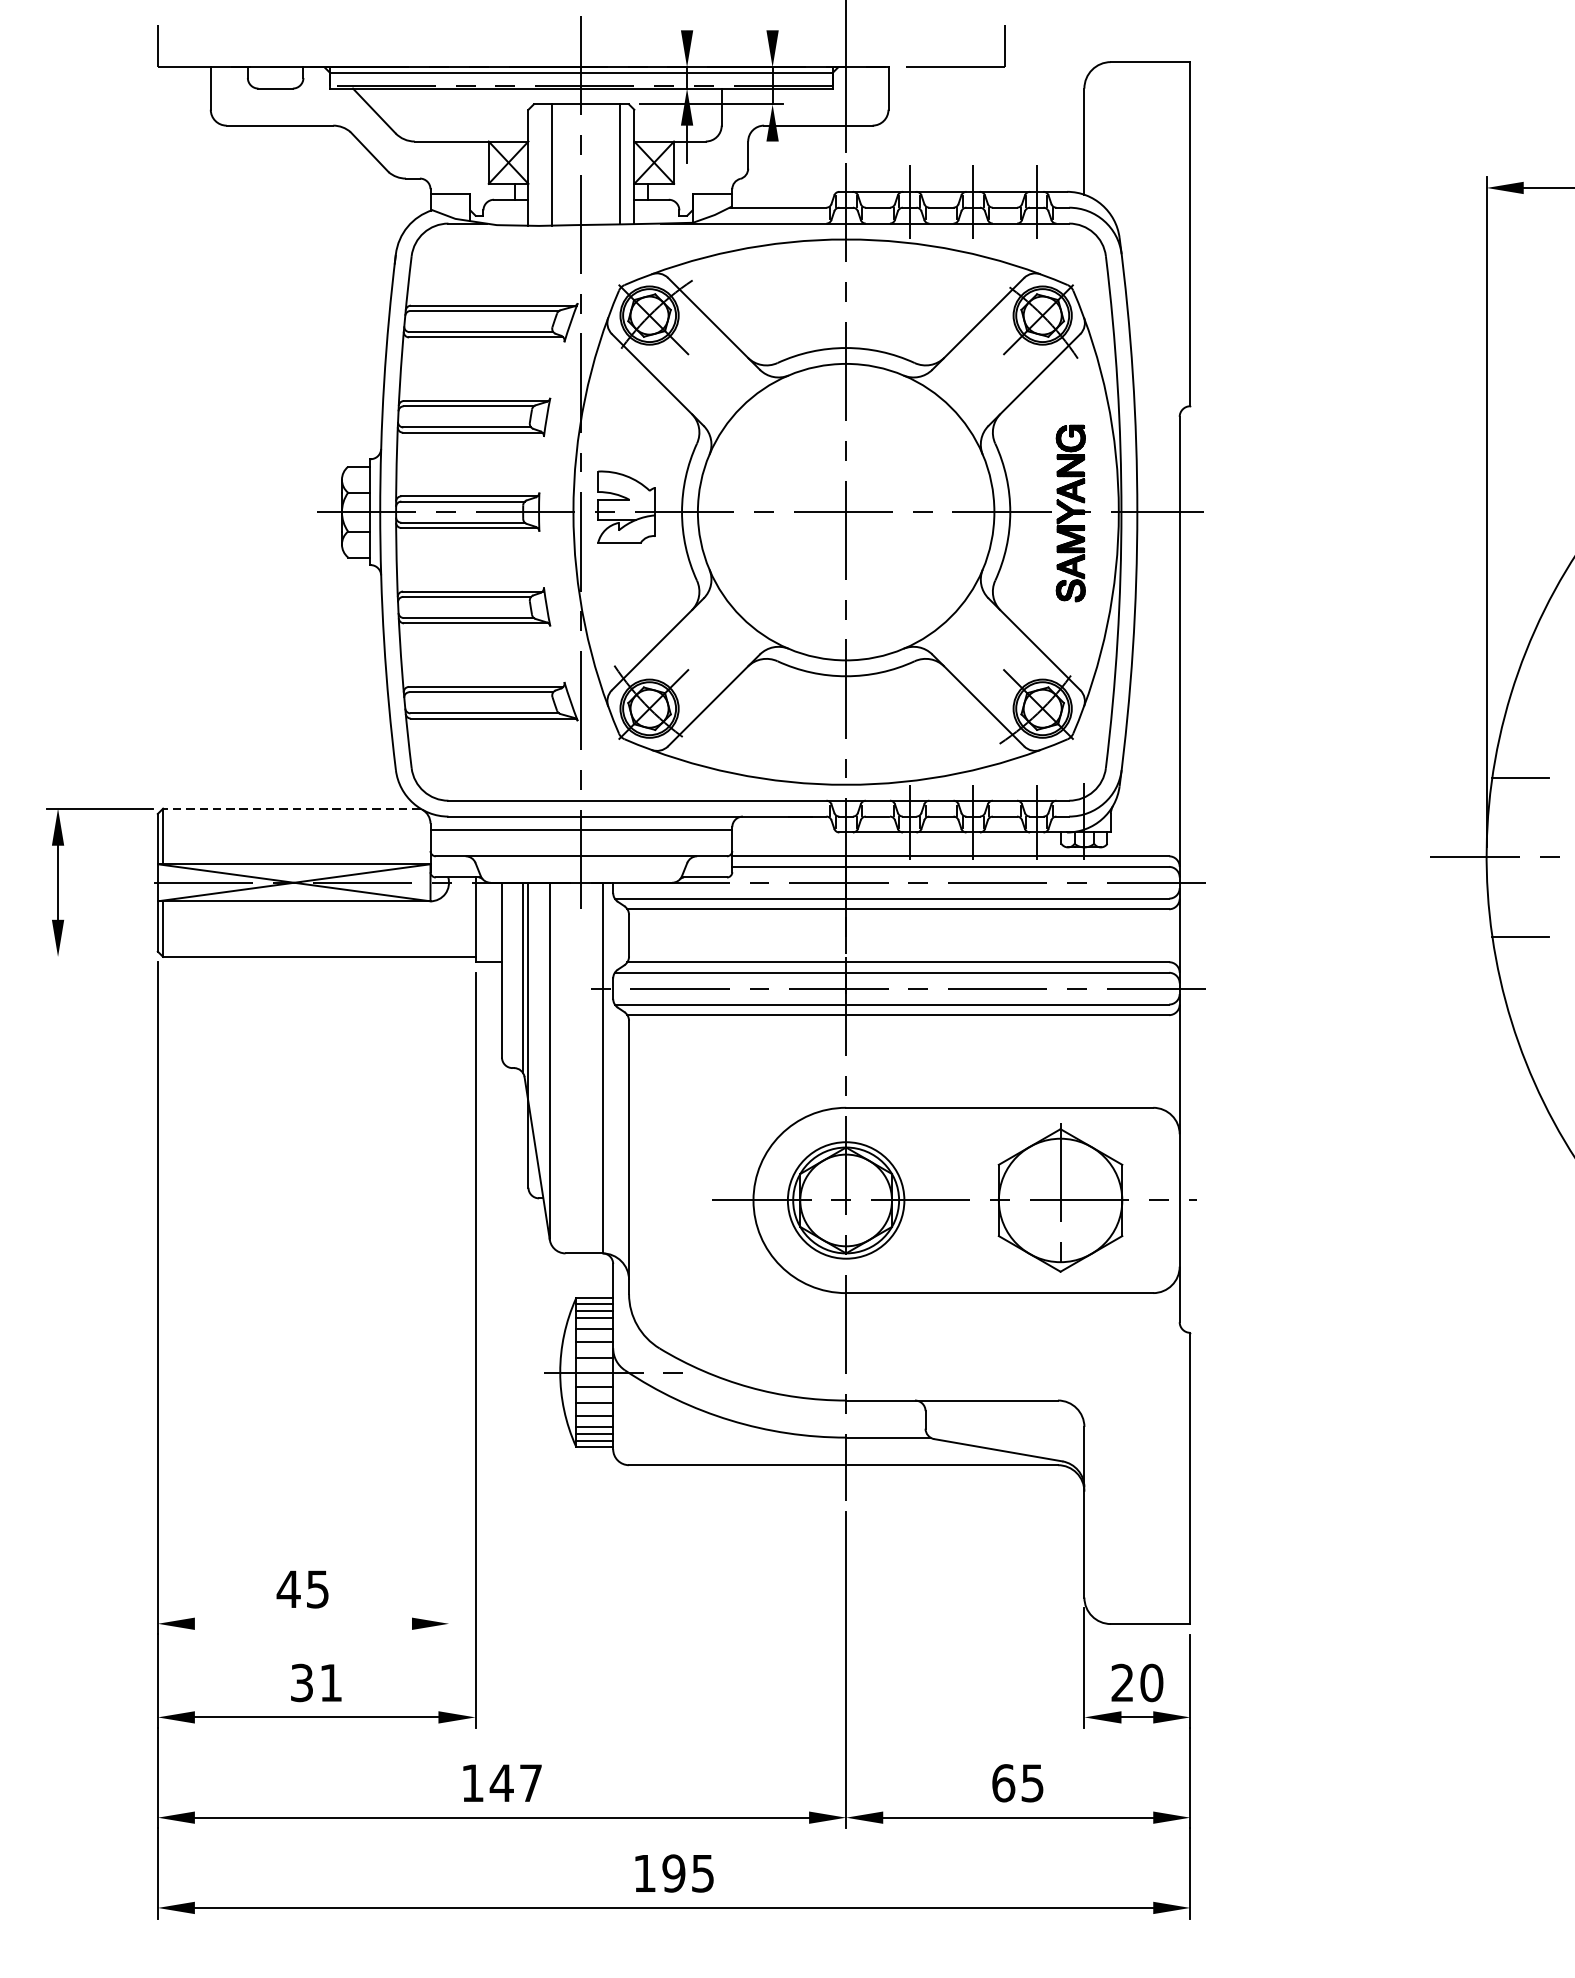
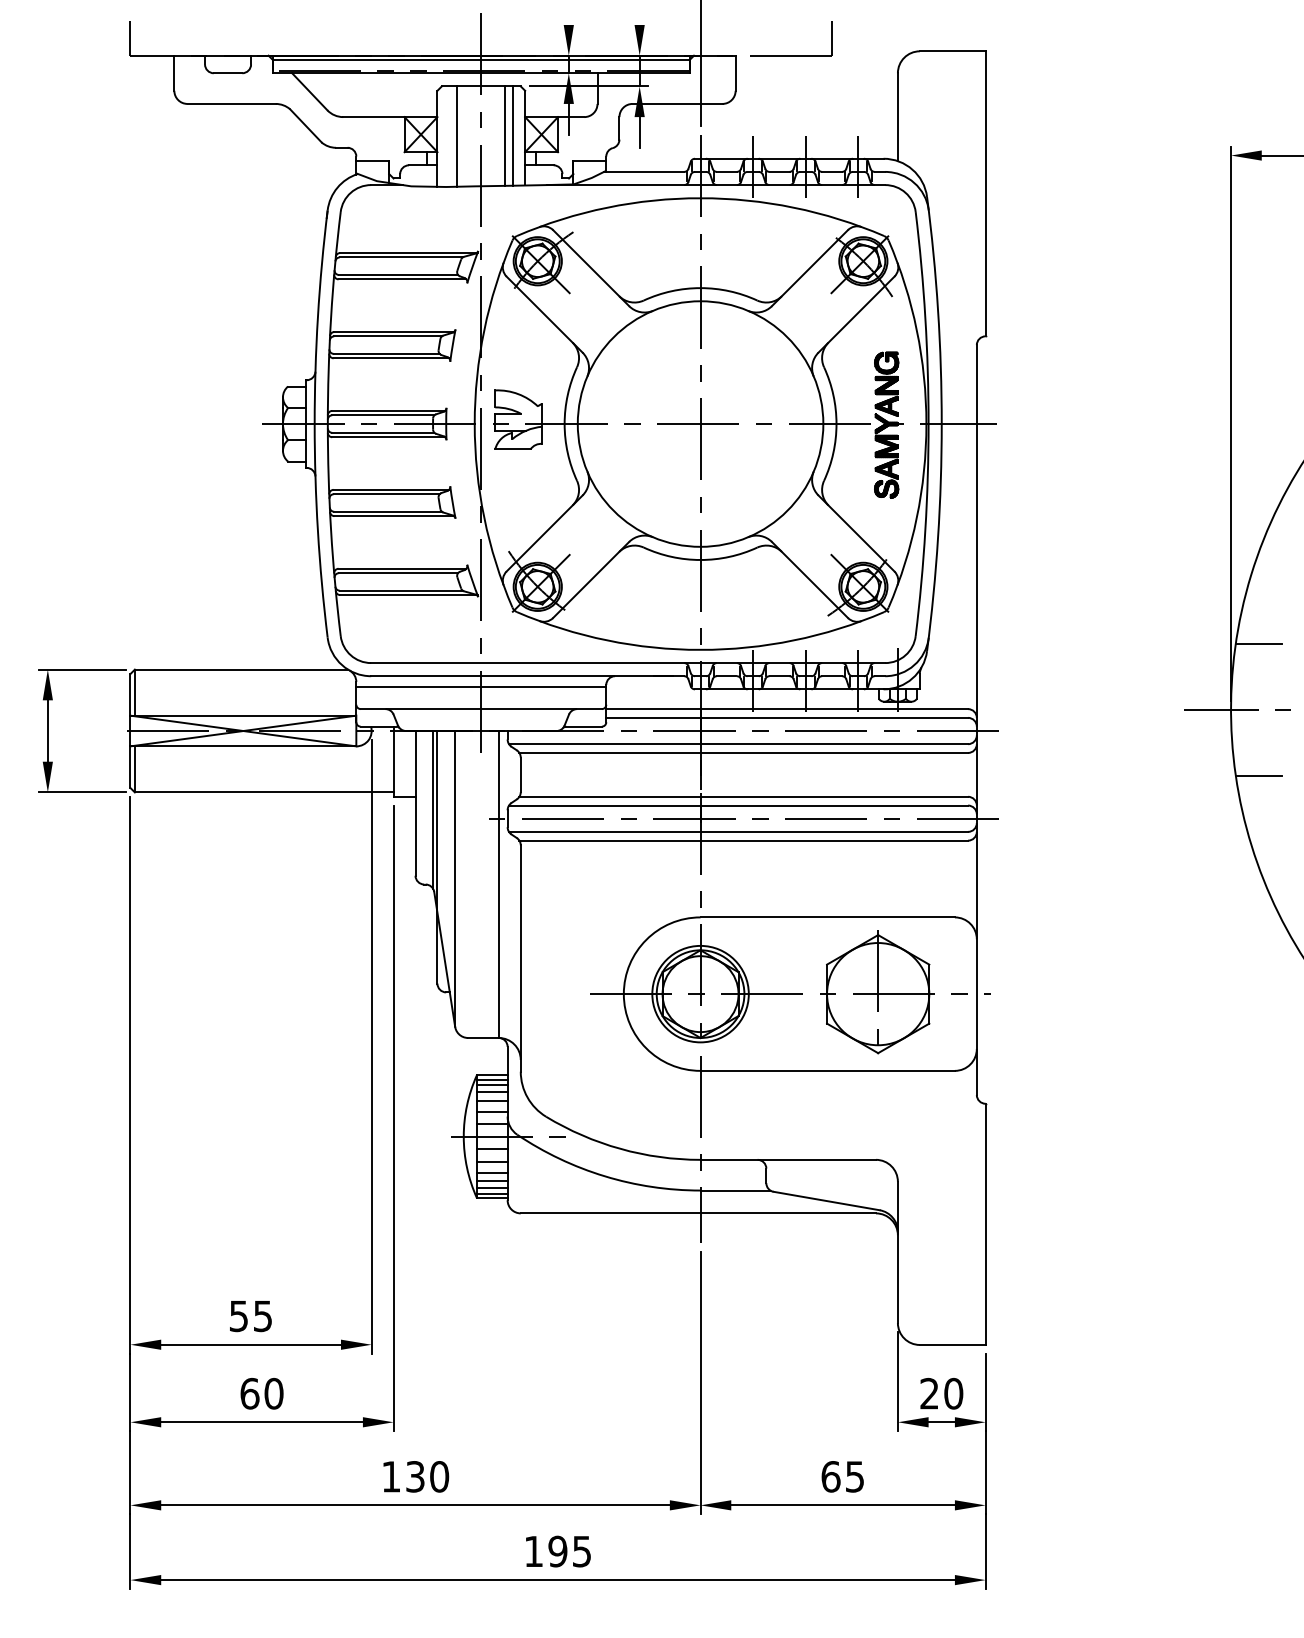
line: (772, 160) -> (639, 132), added
line: (610, 163) -> (505, 135), added
line: (291, 808) -> (241, 669), dashed -> solid
line: (99, 957) -> (82, 792), added
line: (448, 1263) -> (371, 1046), added
text: (288, 1589) -> (238, 1316), 45 -> 55
line: (302, 1623) -> (250, 1344), added
text: (316, 1682) -> (261, 1393), 31 -> 60
text: (516, 1782) -> (427, 1476), 147 -> 130

